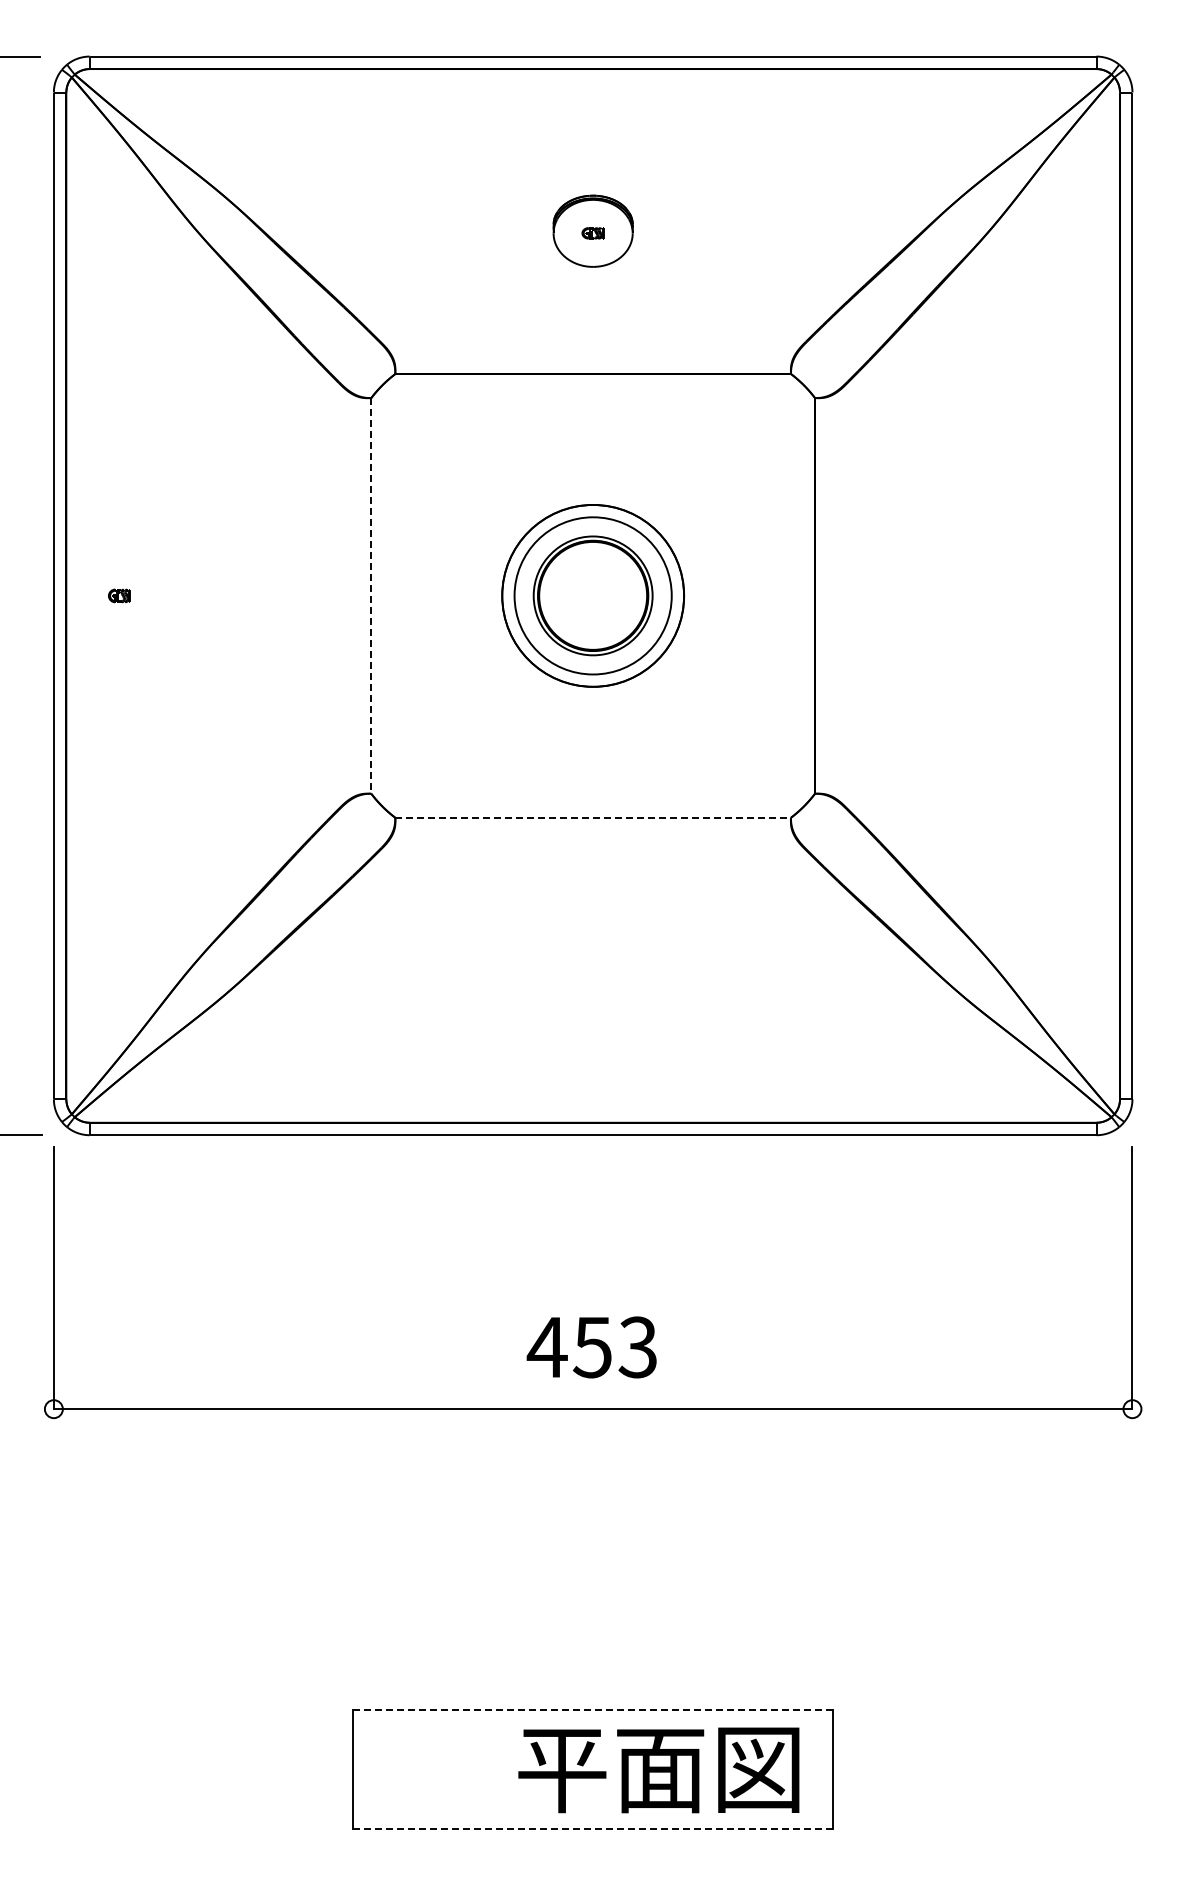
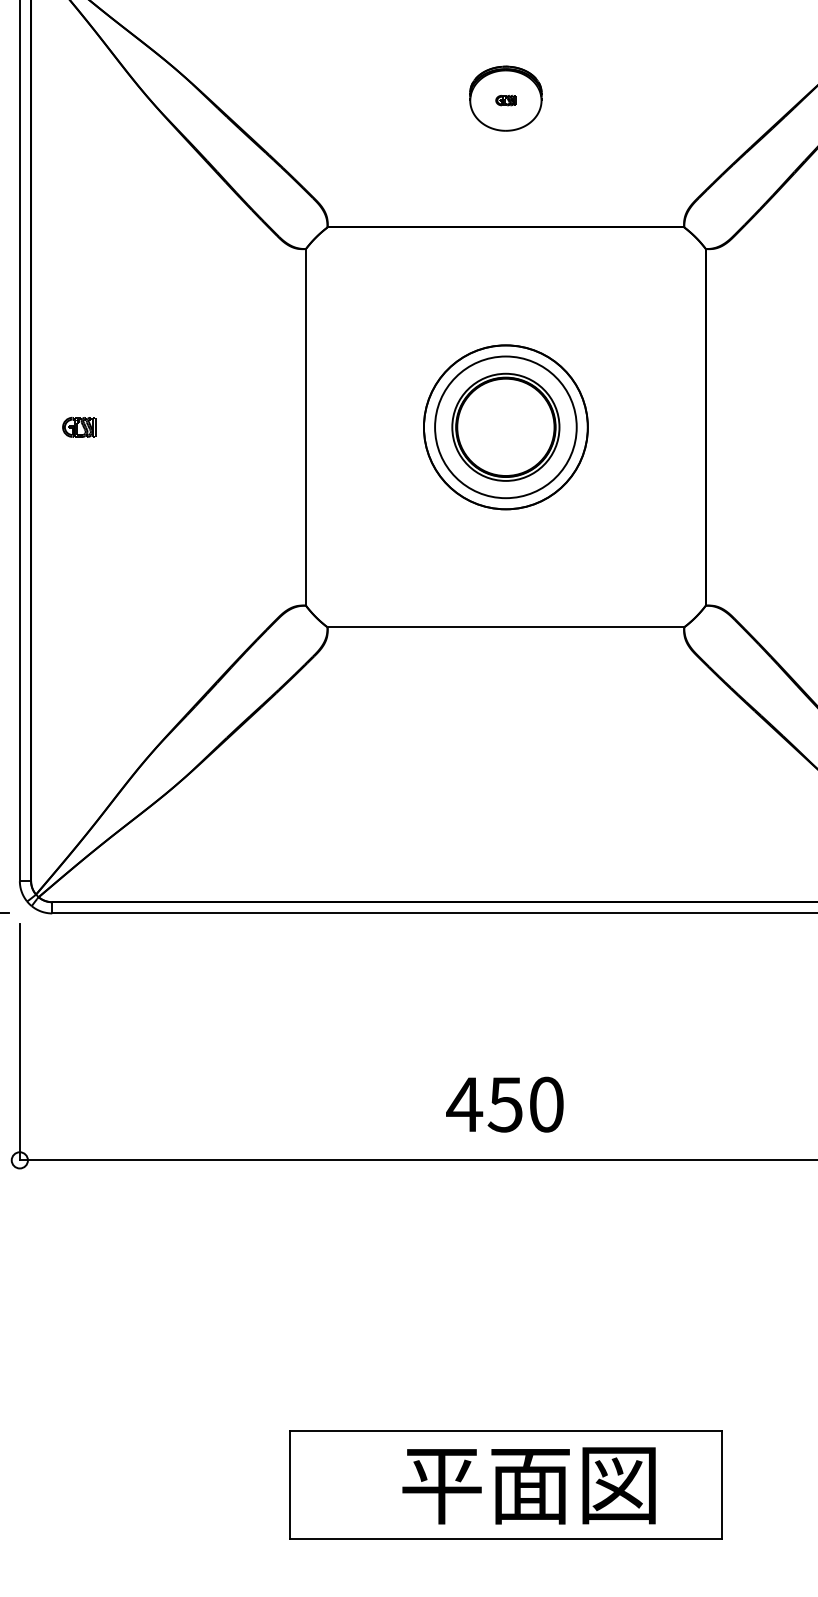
part: (119, 595) -> (78, 426), size x1.67
line: (371, 595) -> (306, 426), dashed -> solid
line: (593, 817) -> (506, 627), dashed -> solid
text: (637, 1347) -> (545, 1104), 453 -> 450
line: (593, 1709) -> (506, 1431), dashed -> solid
text: (658, 1770) -> (528, 1486), moved
line: (593, 1829) -> (506, 1539), dashed -> solid

